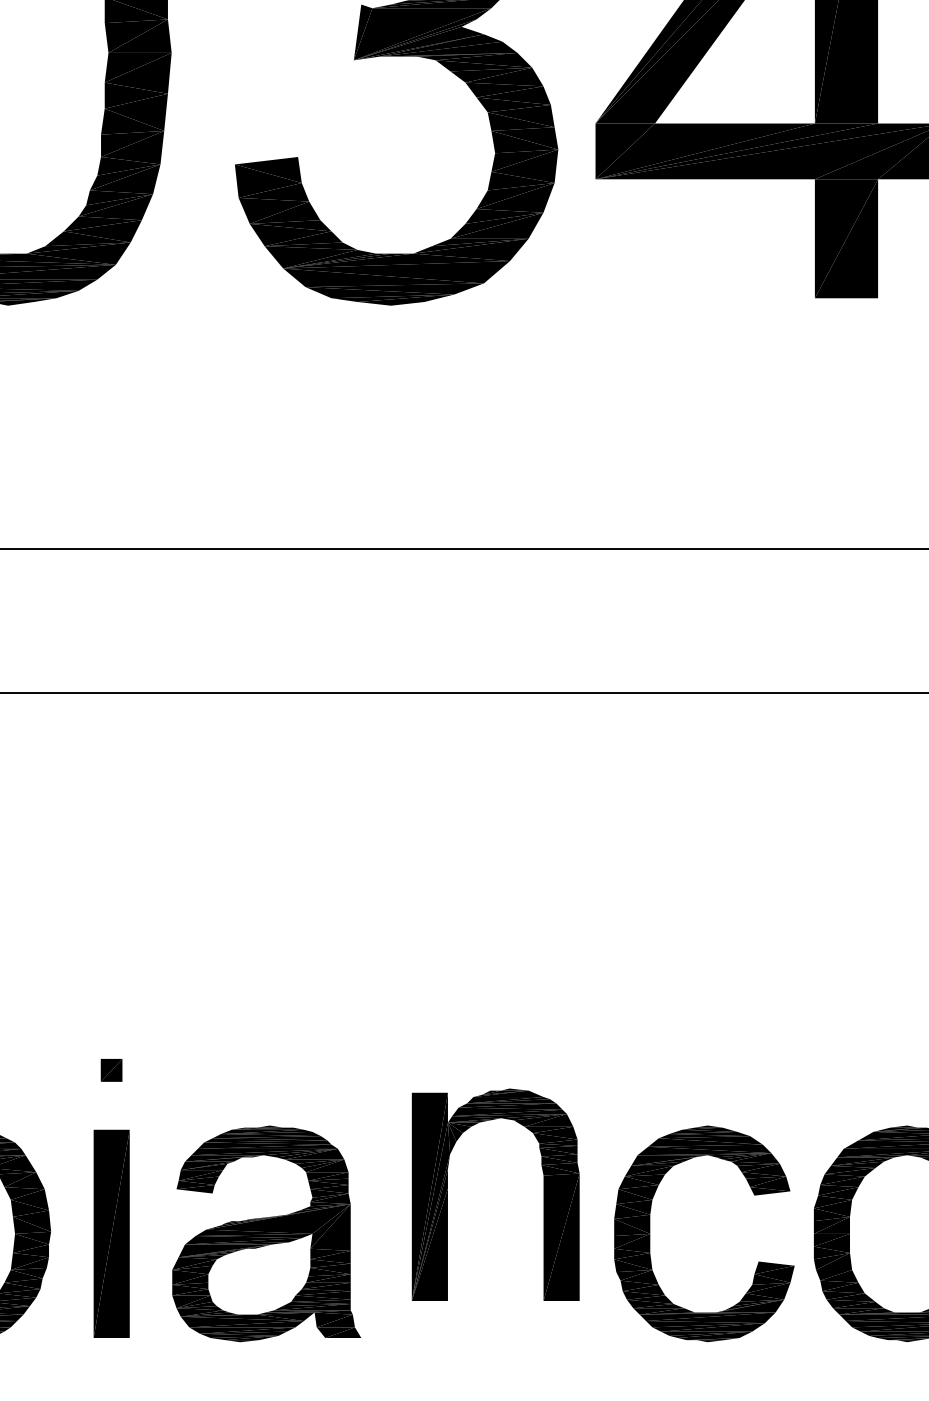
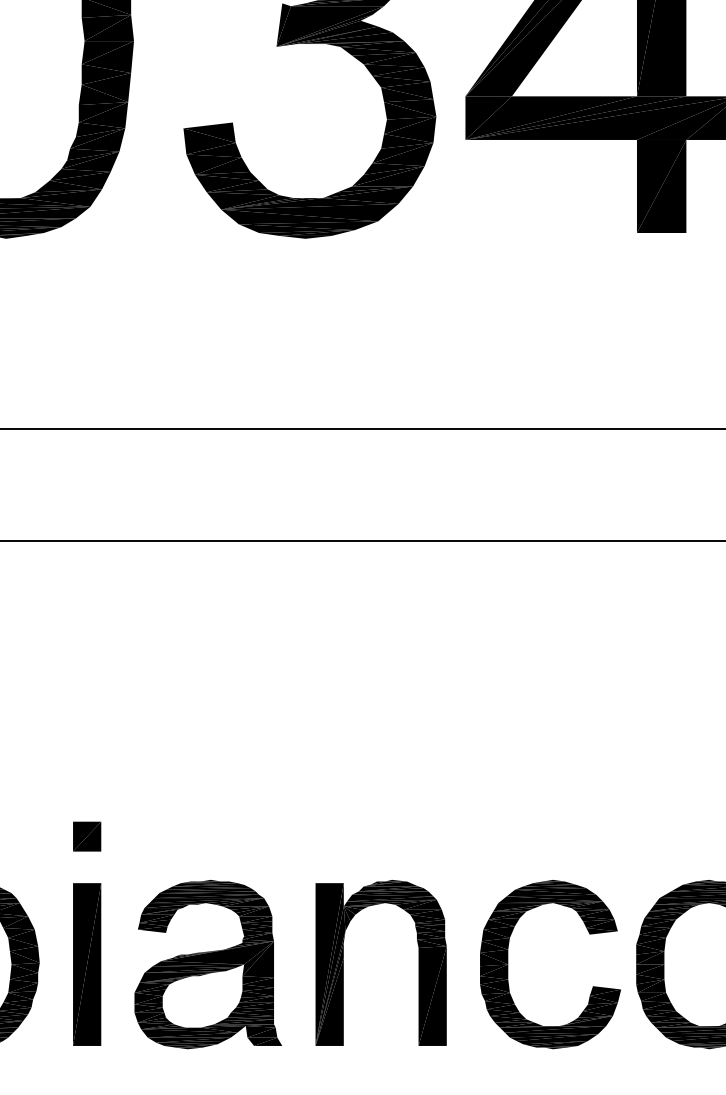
part: (111, 1070) -> (86, 836), size x1.67
part: (447, 1194) -> (343, 962), moved

